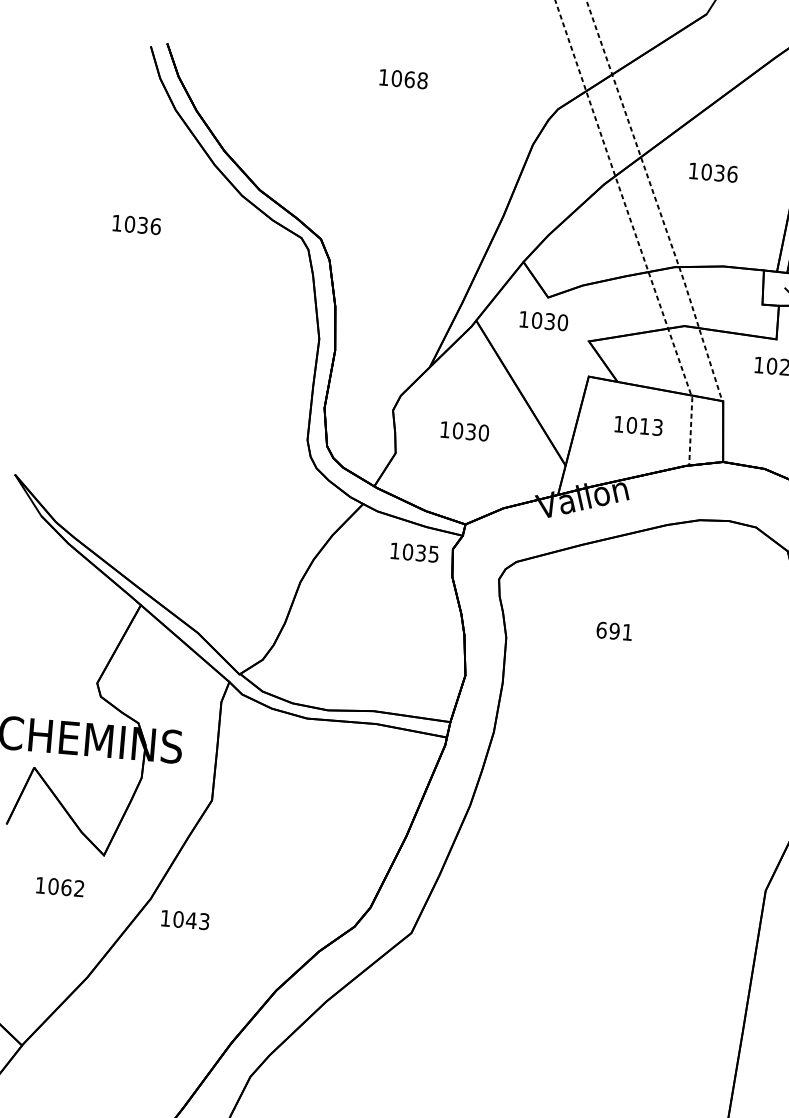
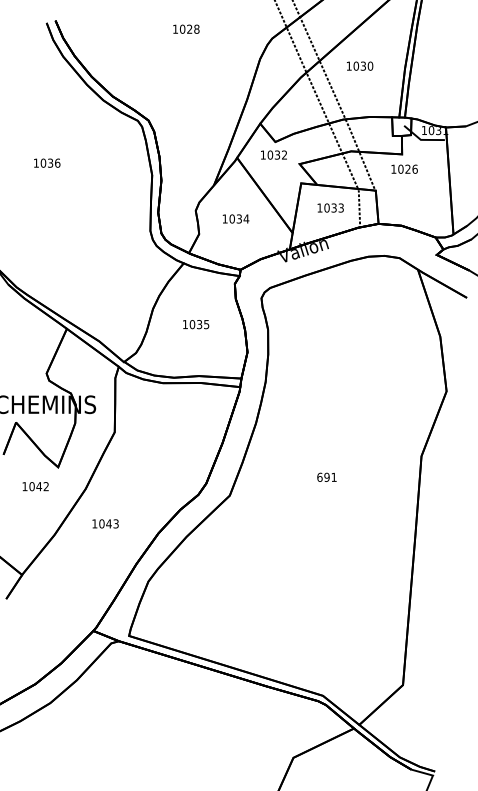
text: (409, 78) -> (189, 28), 1068 -> 1028
text: (732, 173) -> (370, 65), 1036 -> 1030
text: (137, 223) -> (47, 162), moved
text: (562, 321) -> (284, 154), 1030 -> 1032
text: (643, 425) -> (333, 207), 1013 -> 1033
text: (484, 432) -> (246, 218), 1030 -> 1034
text: (415, 552) -> (196, 324), moved
text: (613, 629) -> (326, 476), moved
text: (67, 887) -> (39, 486), 1062 -> 1042
text: (185, 919) -> (105, 523), moved

